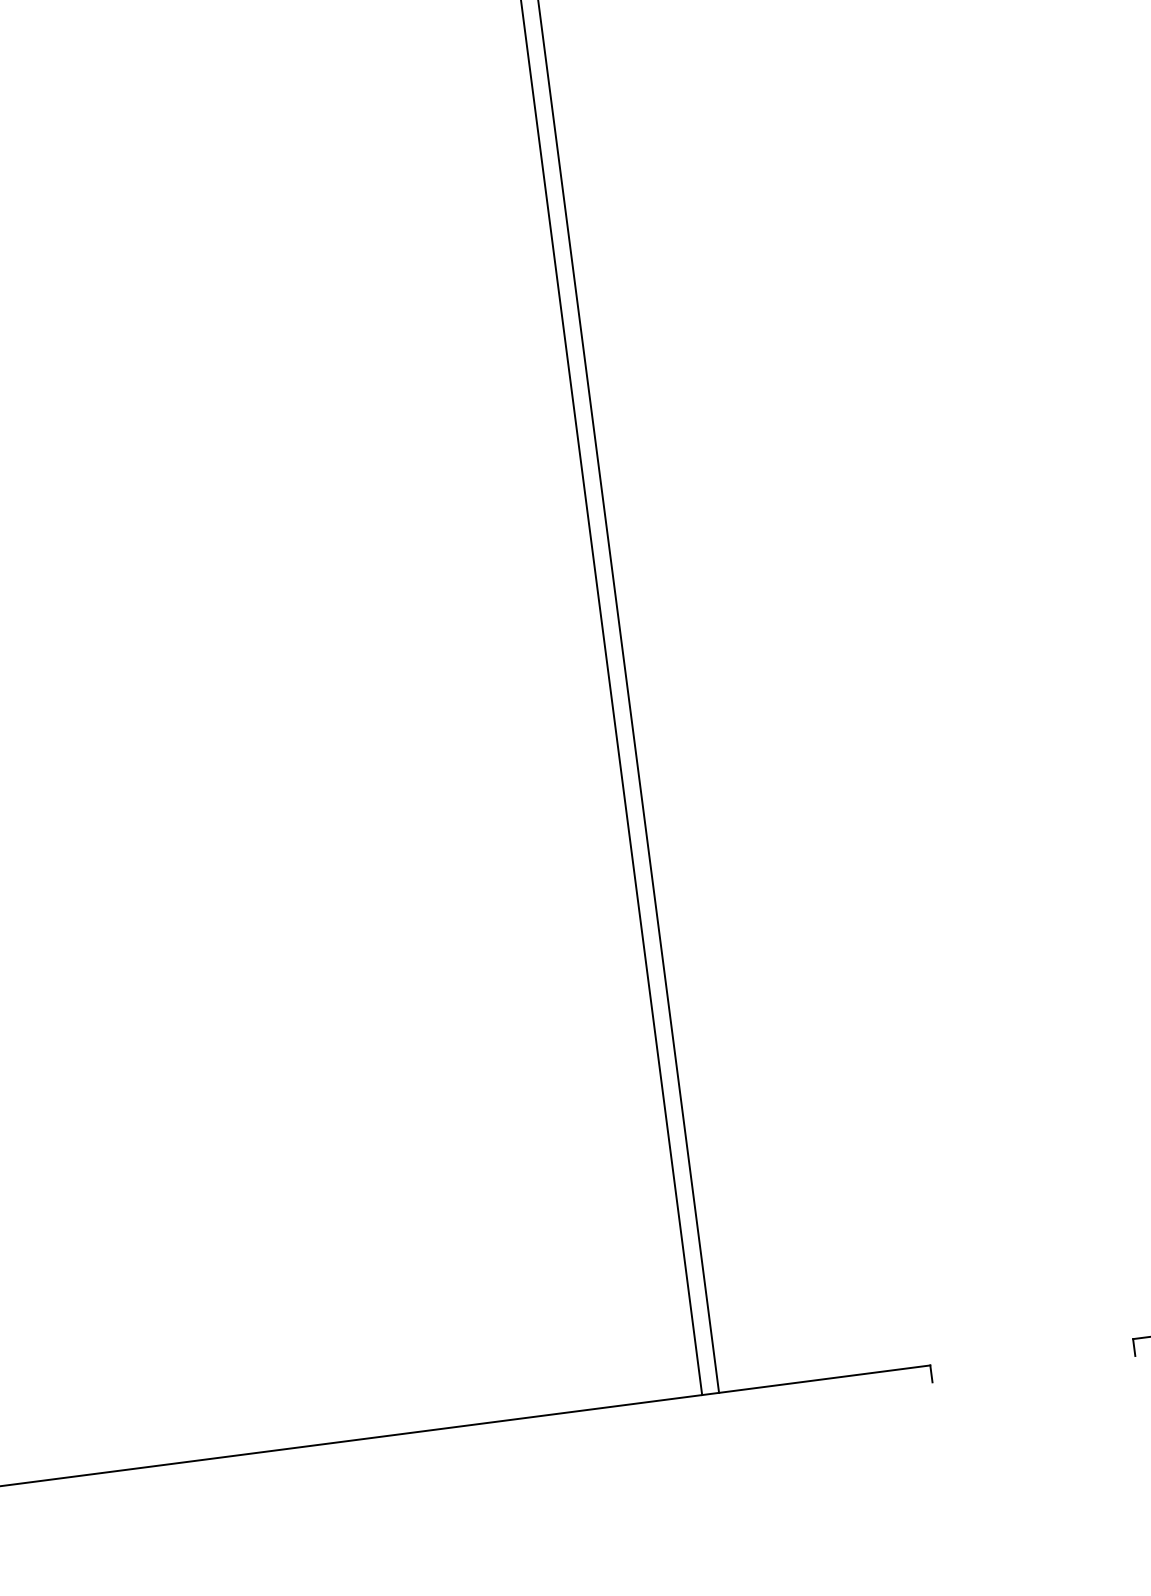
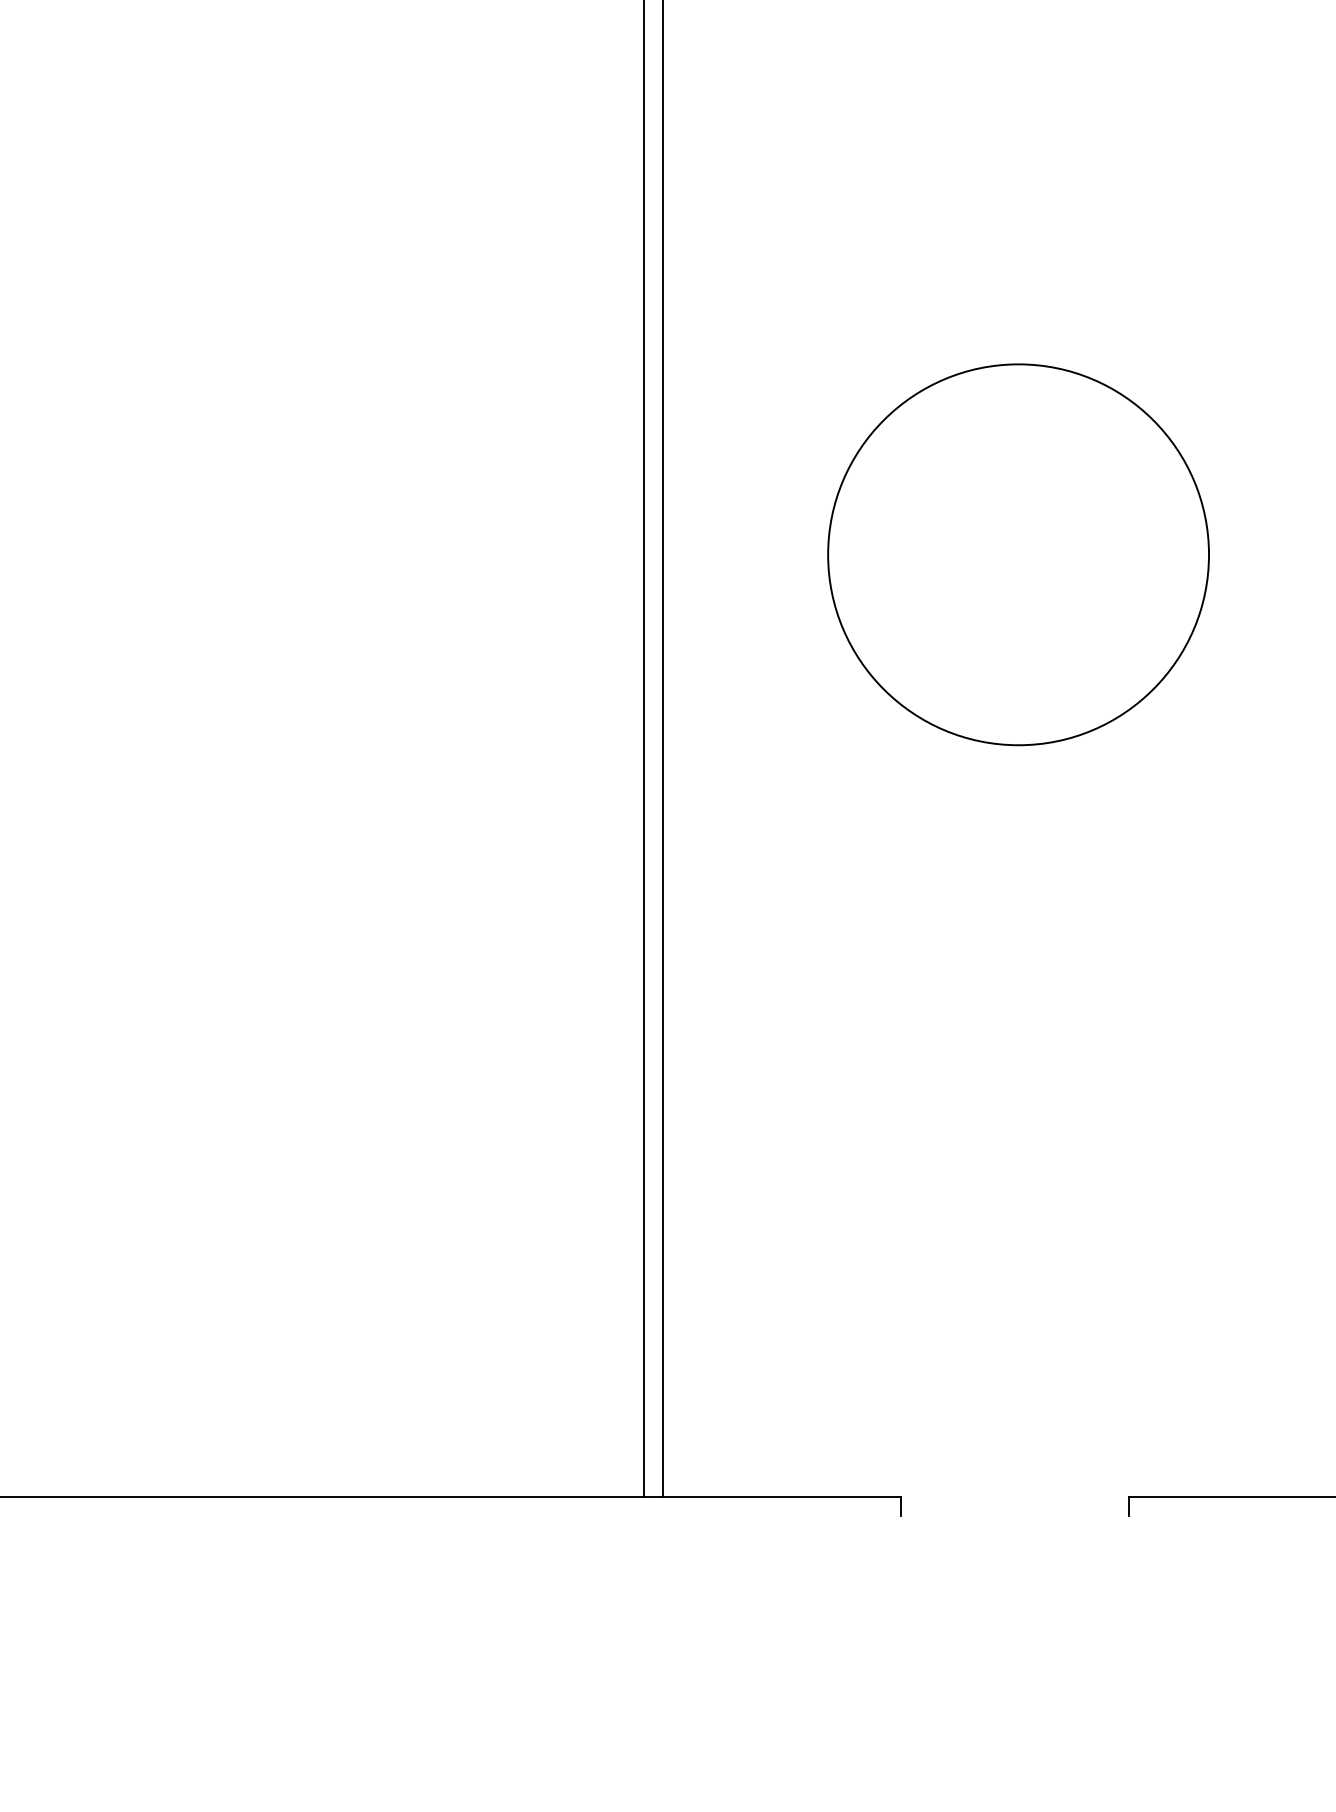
circle: (926, 515) -> (1018, 554), added

